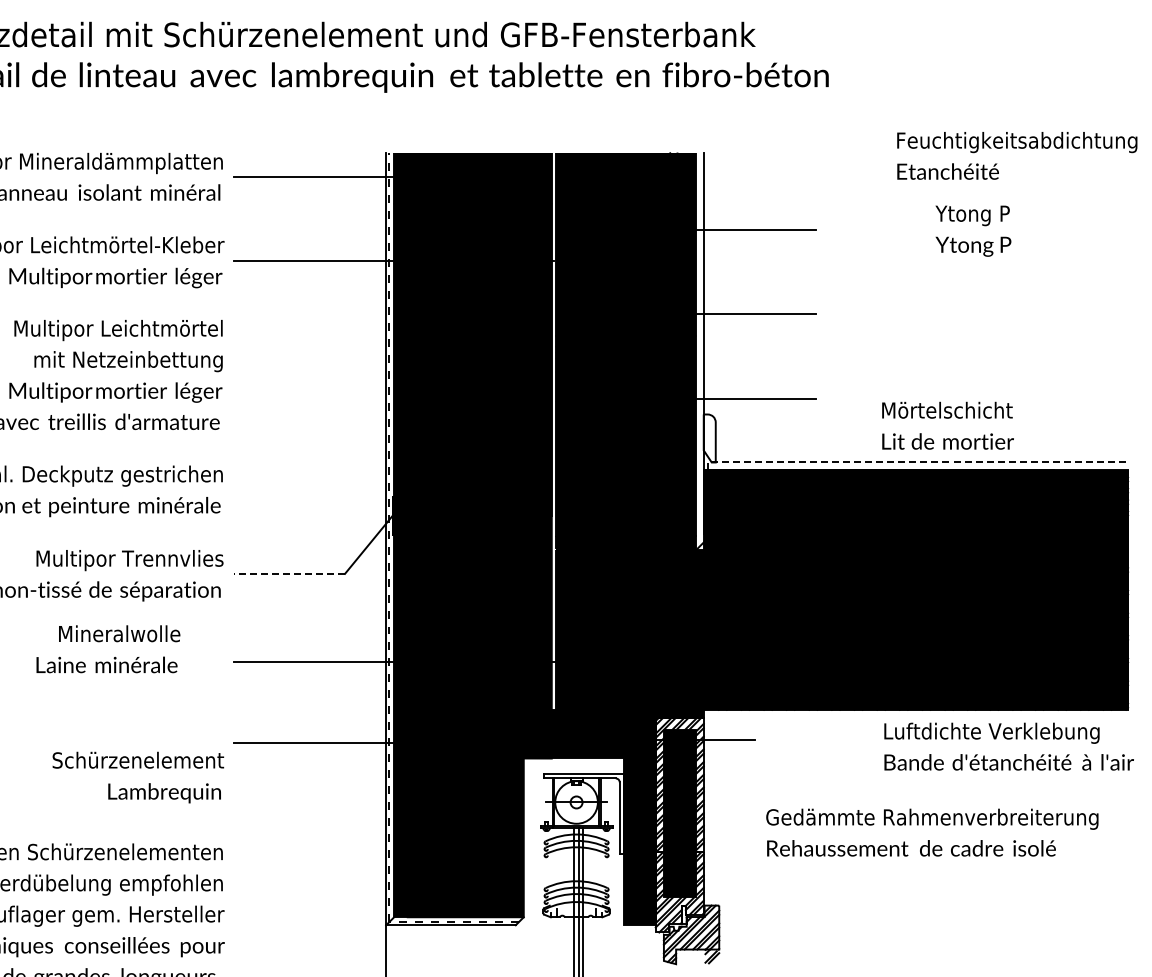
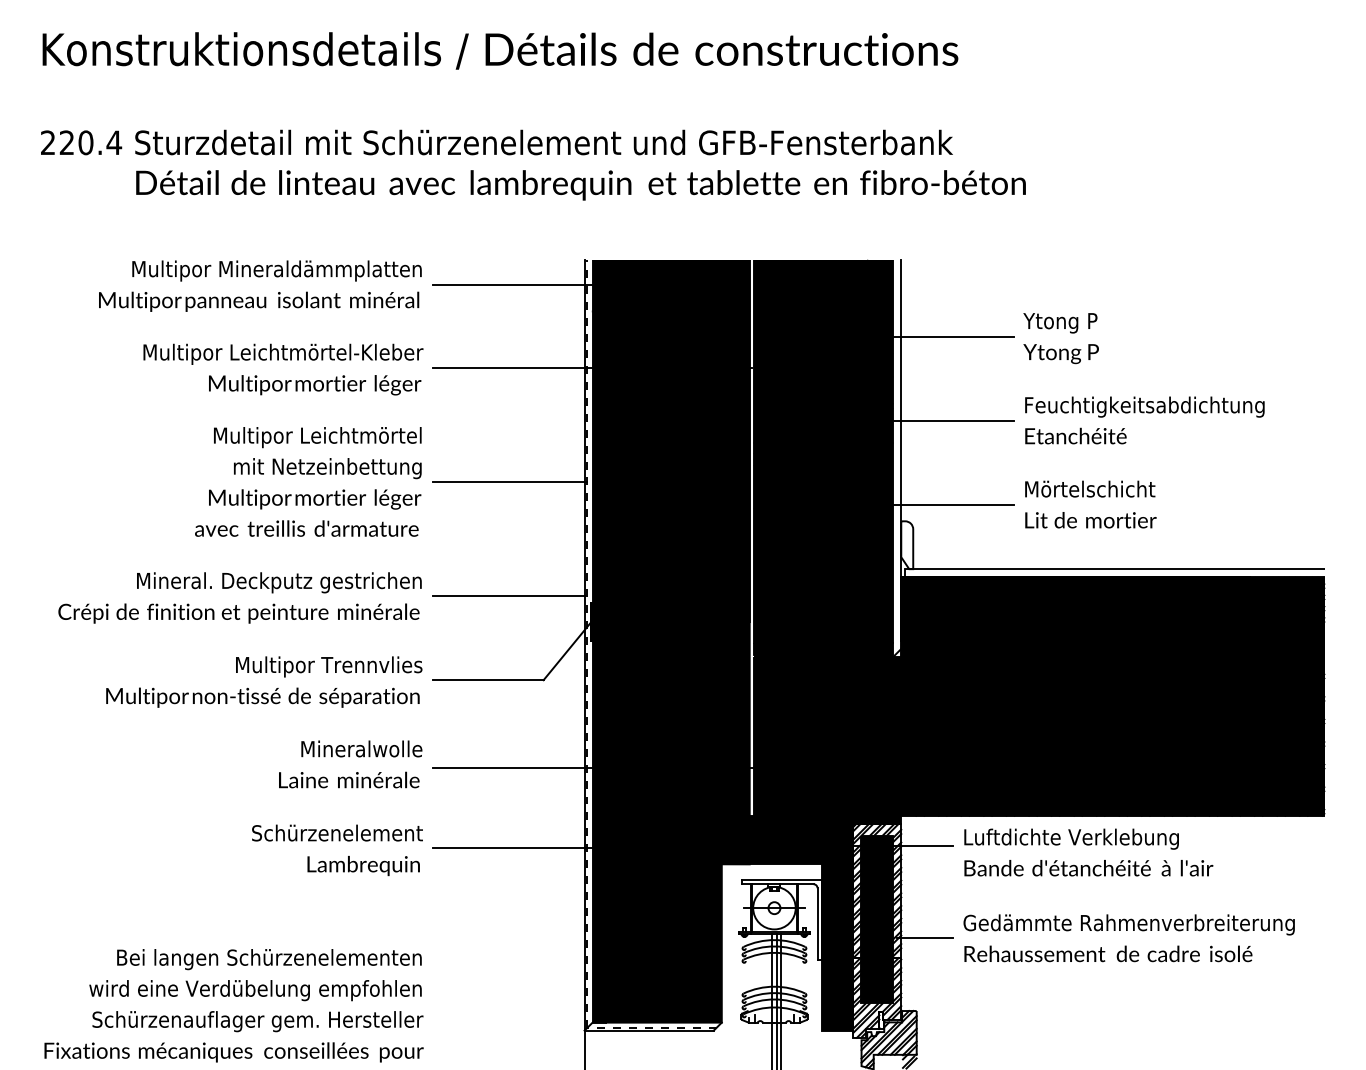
text: (1016, 155) -> (1144, 420), moved
text: (972, 231) -> (1060, 338), moved
line: (311, 375) -> (510, 482), added
text: (947, 425) -> (1090, 504), moved
line: (914, 462) -> (1111, 569), dashed -> solid
line: (309, 489) -> (508, 596), added
line: (288, 574) -> (487, 680), dashed -> solid
text: (108, 649) -> (350, 764), moved
text: (1008, 746) -> (1088, 852), moved
text: (138, 777) -> (337, 850), moved
line: (727, 832) -> (924, 938), added

